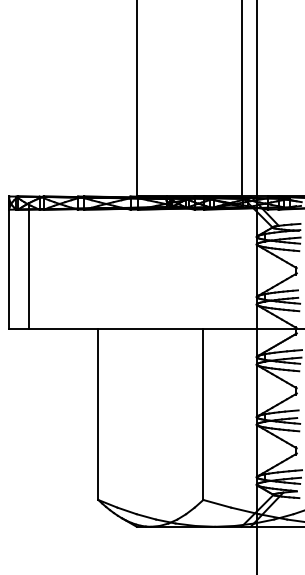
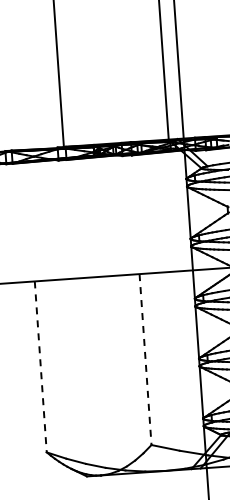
line: (98, 414) -> (40, 367), solid -> dashed
line: (203, 414) -> (145, 359), solid -> dashed

